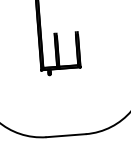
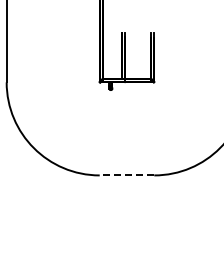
line: (65, 135) -> (126, 175), solid -> dashed

